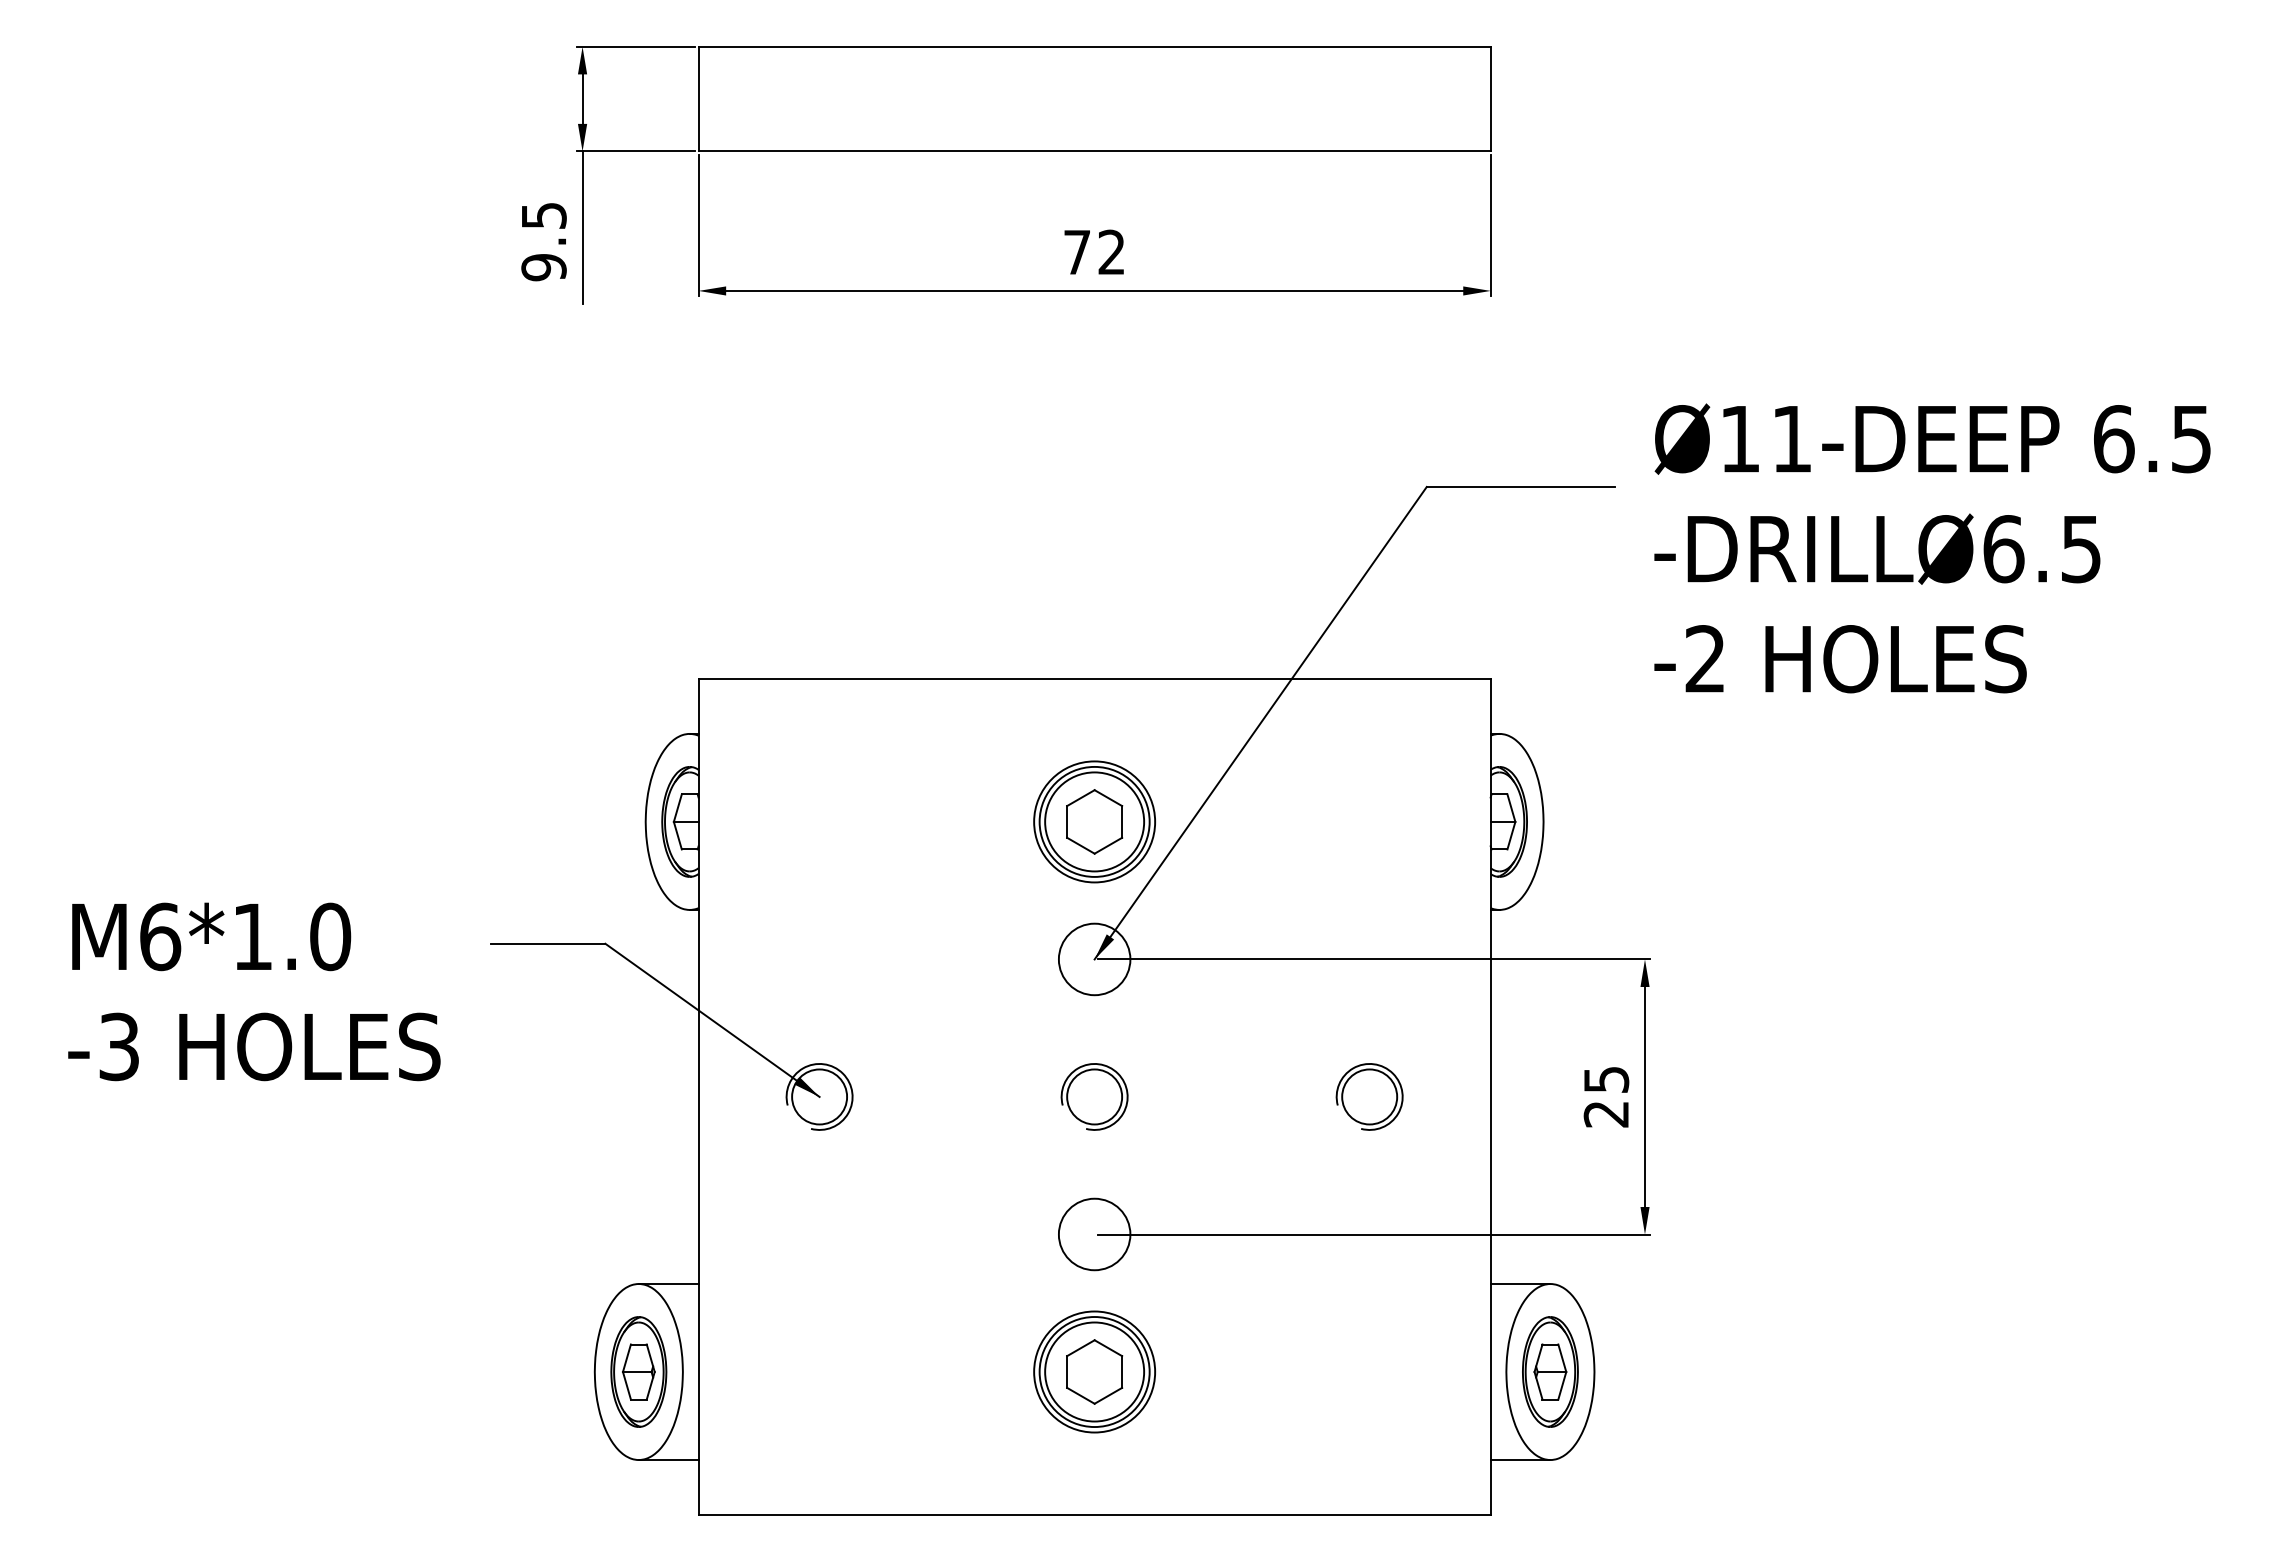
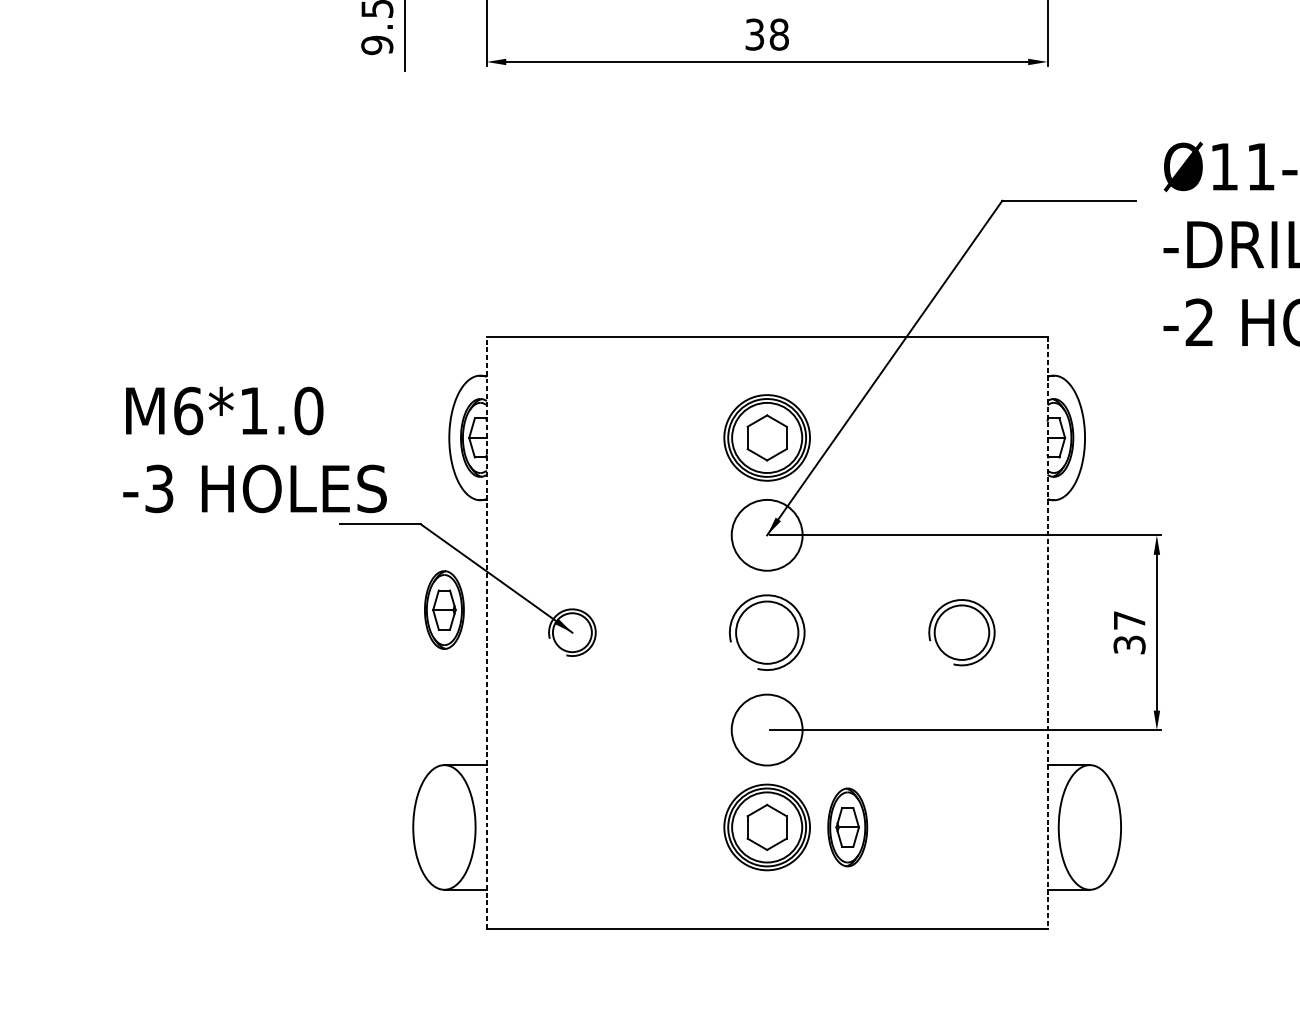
text: (1094, 252) -> (767, 34), 72 -> 38
circle: (1094, 959) -> (767, 535), size x1.4
text: (254, 991) -> (255, 449), moved
line: (698, 1096) -> (486, 632), solid -> dashed
part: (1094, 1096) -> (767, 632), size x1.6
part: (1369, 1096) -> (961, 632), size x1.4
line: (1490, 1097) -> (1047, 633), solid -> dashed
text: (1606, 1097) -> (1129, 633), 25 -> 37
circle: (1094, 1234) -> (767, 730), size x1.4
part: (638, 1371) -> (444, 609), moved
part: (1550, 1371) -> (847, 827), moved

